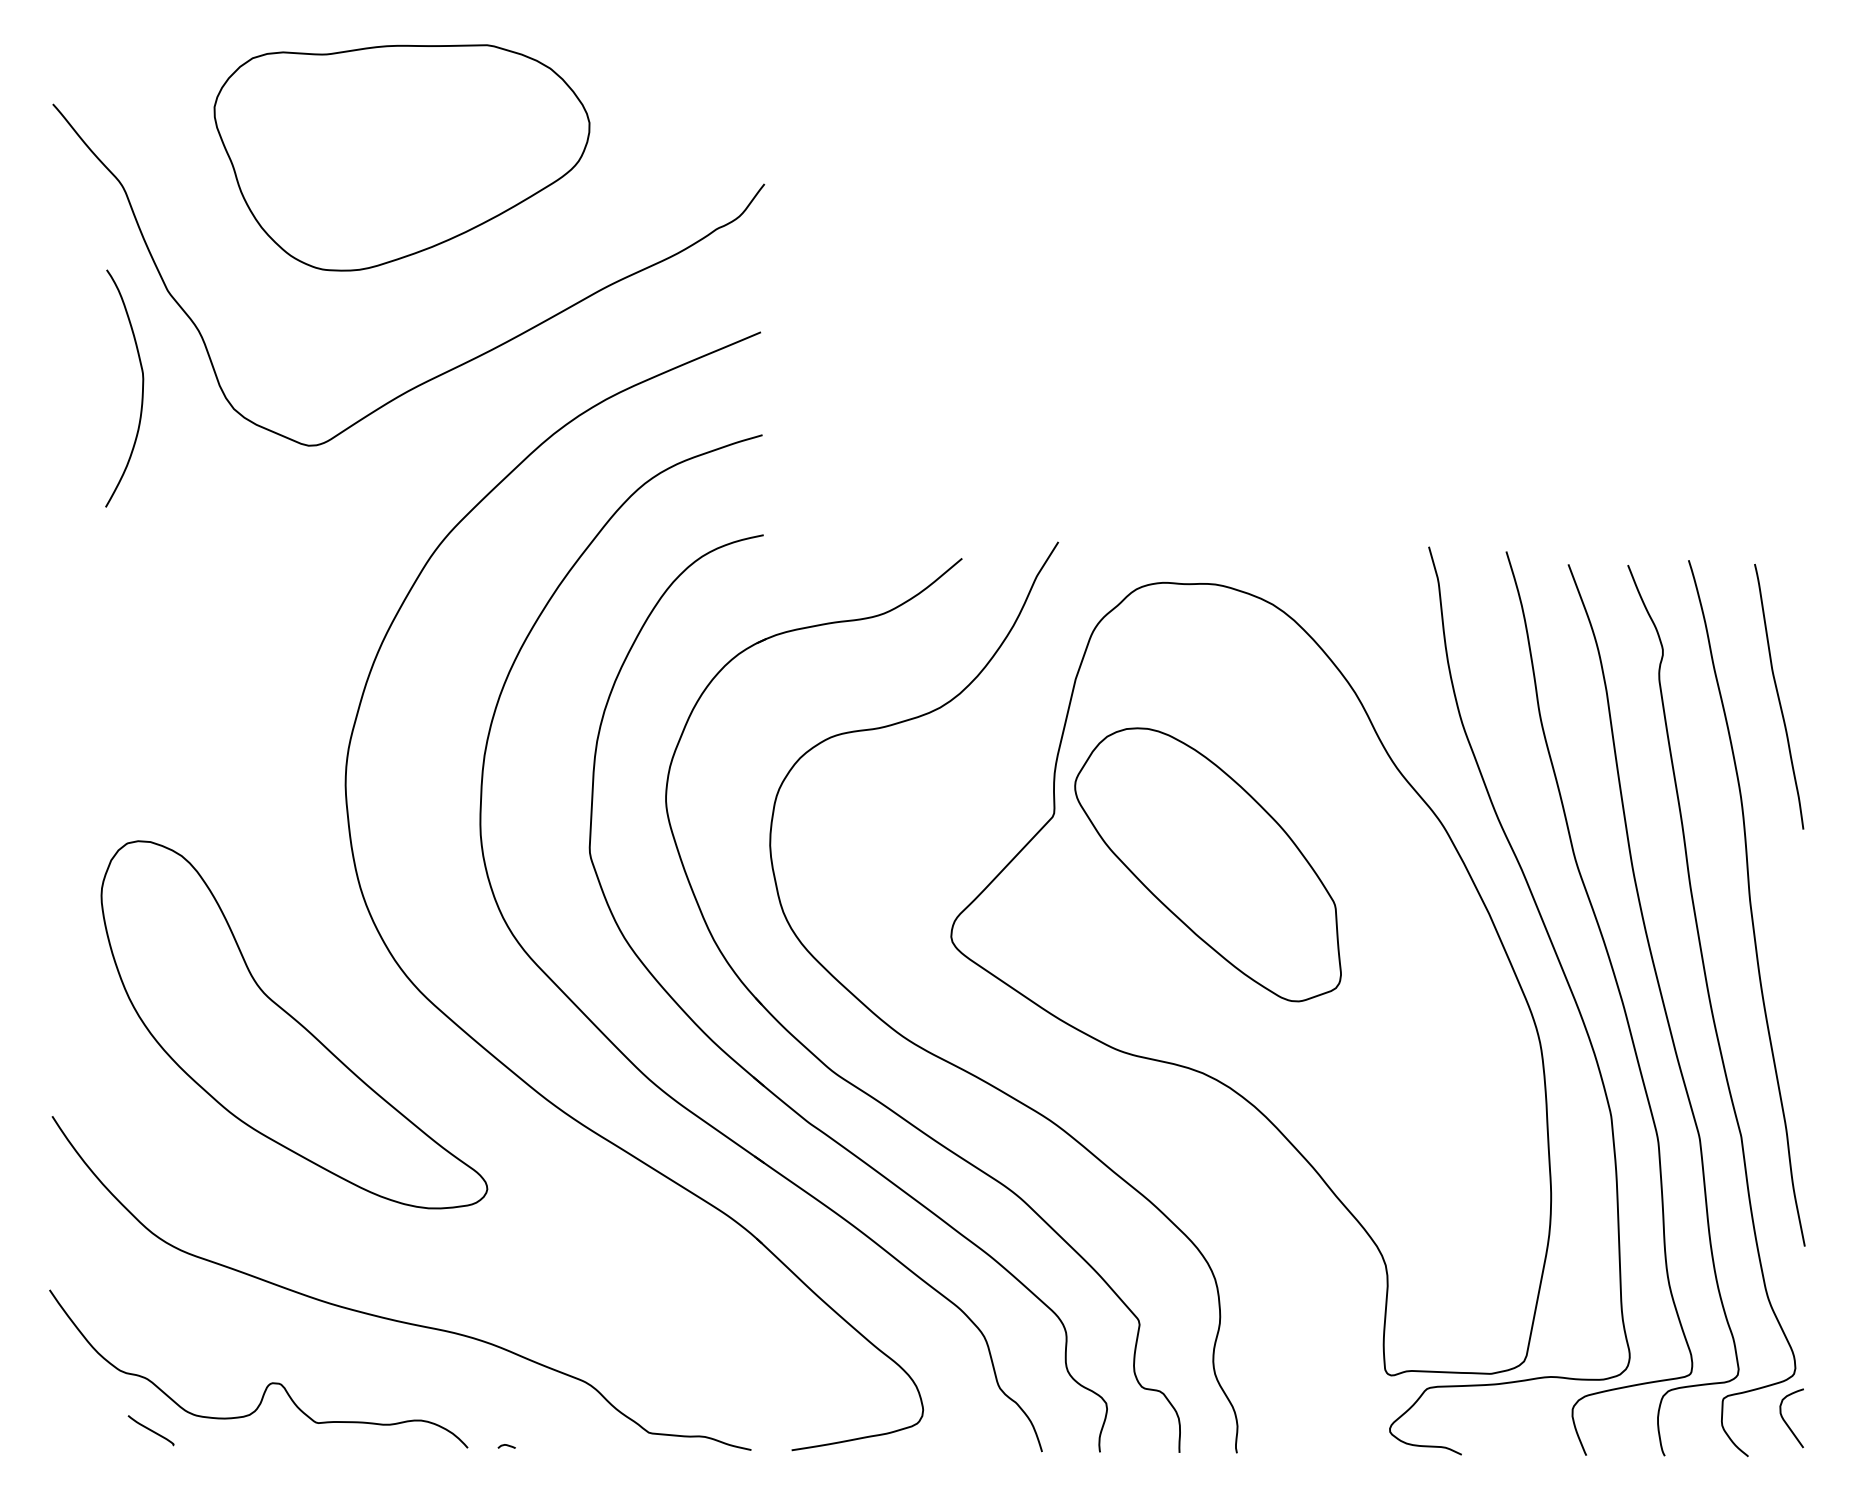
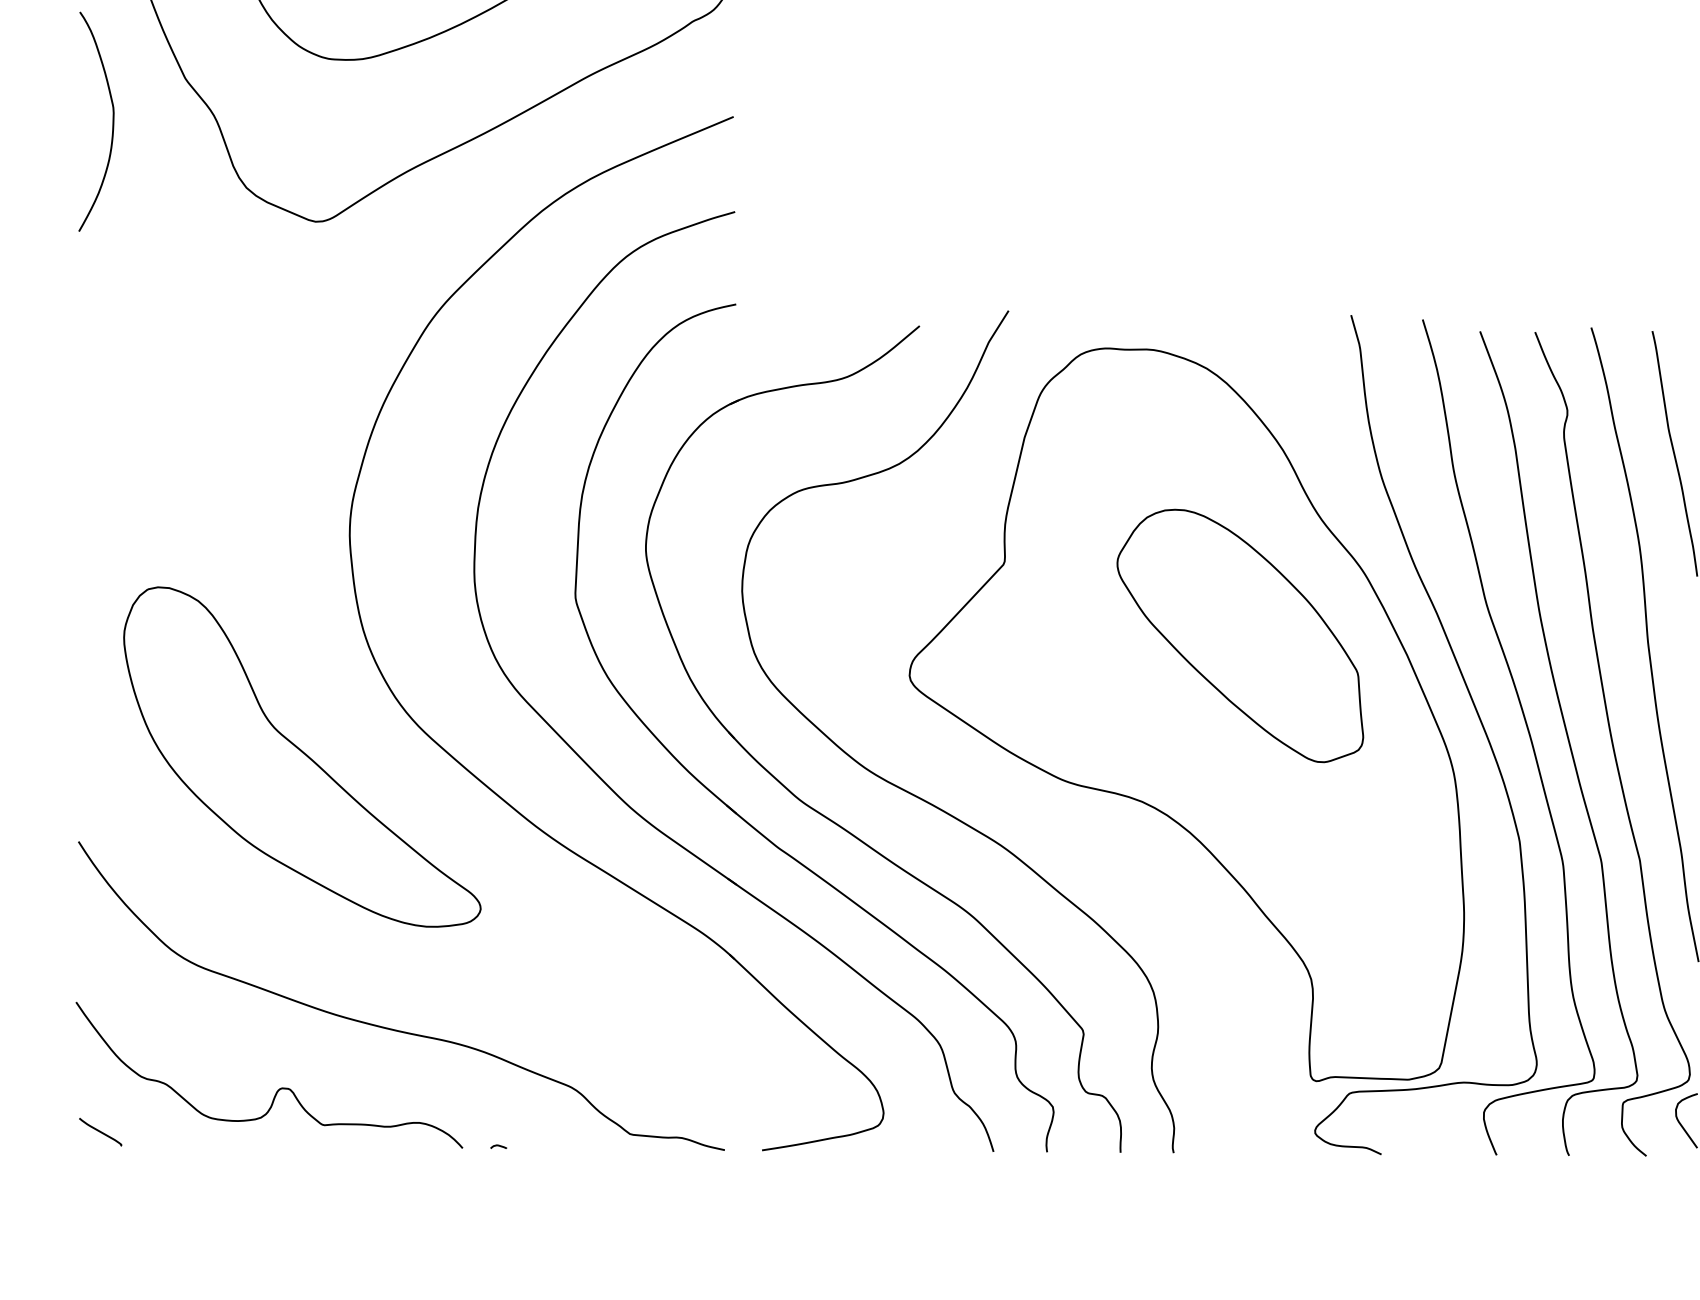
curve: (142, 388) -> (112, 121), moved
part: (1207, 864) -> (1239, 635), moved
curve: (150, 1430) -> (100, 1132), moved

